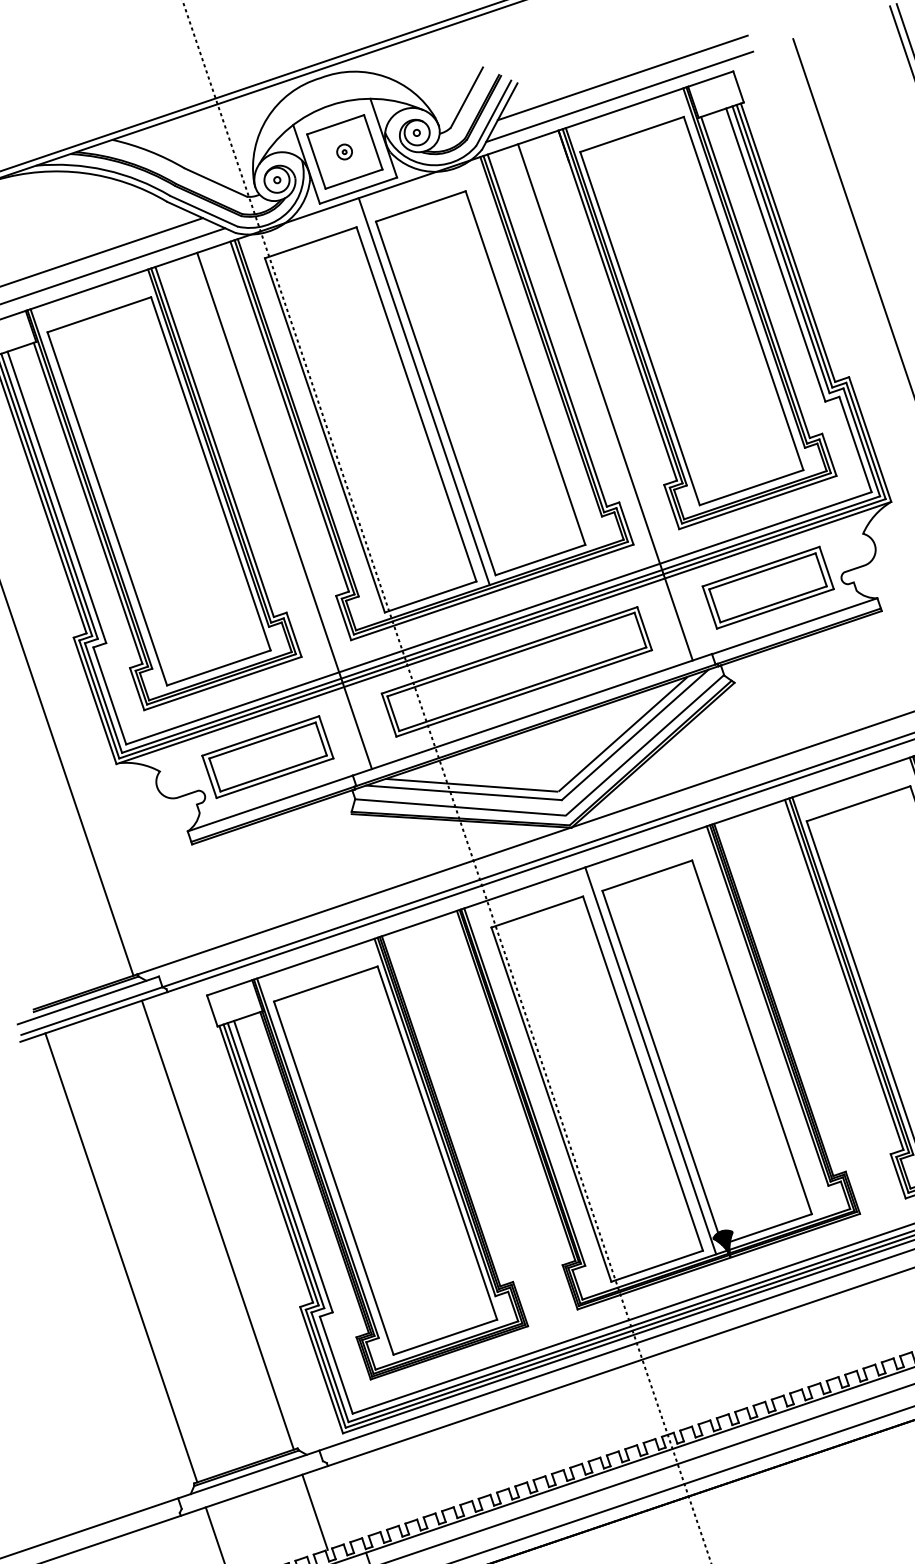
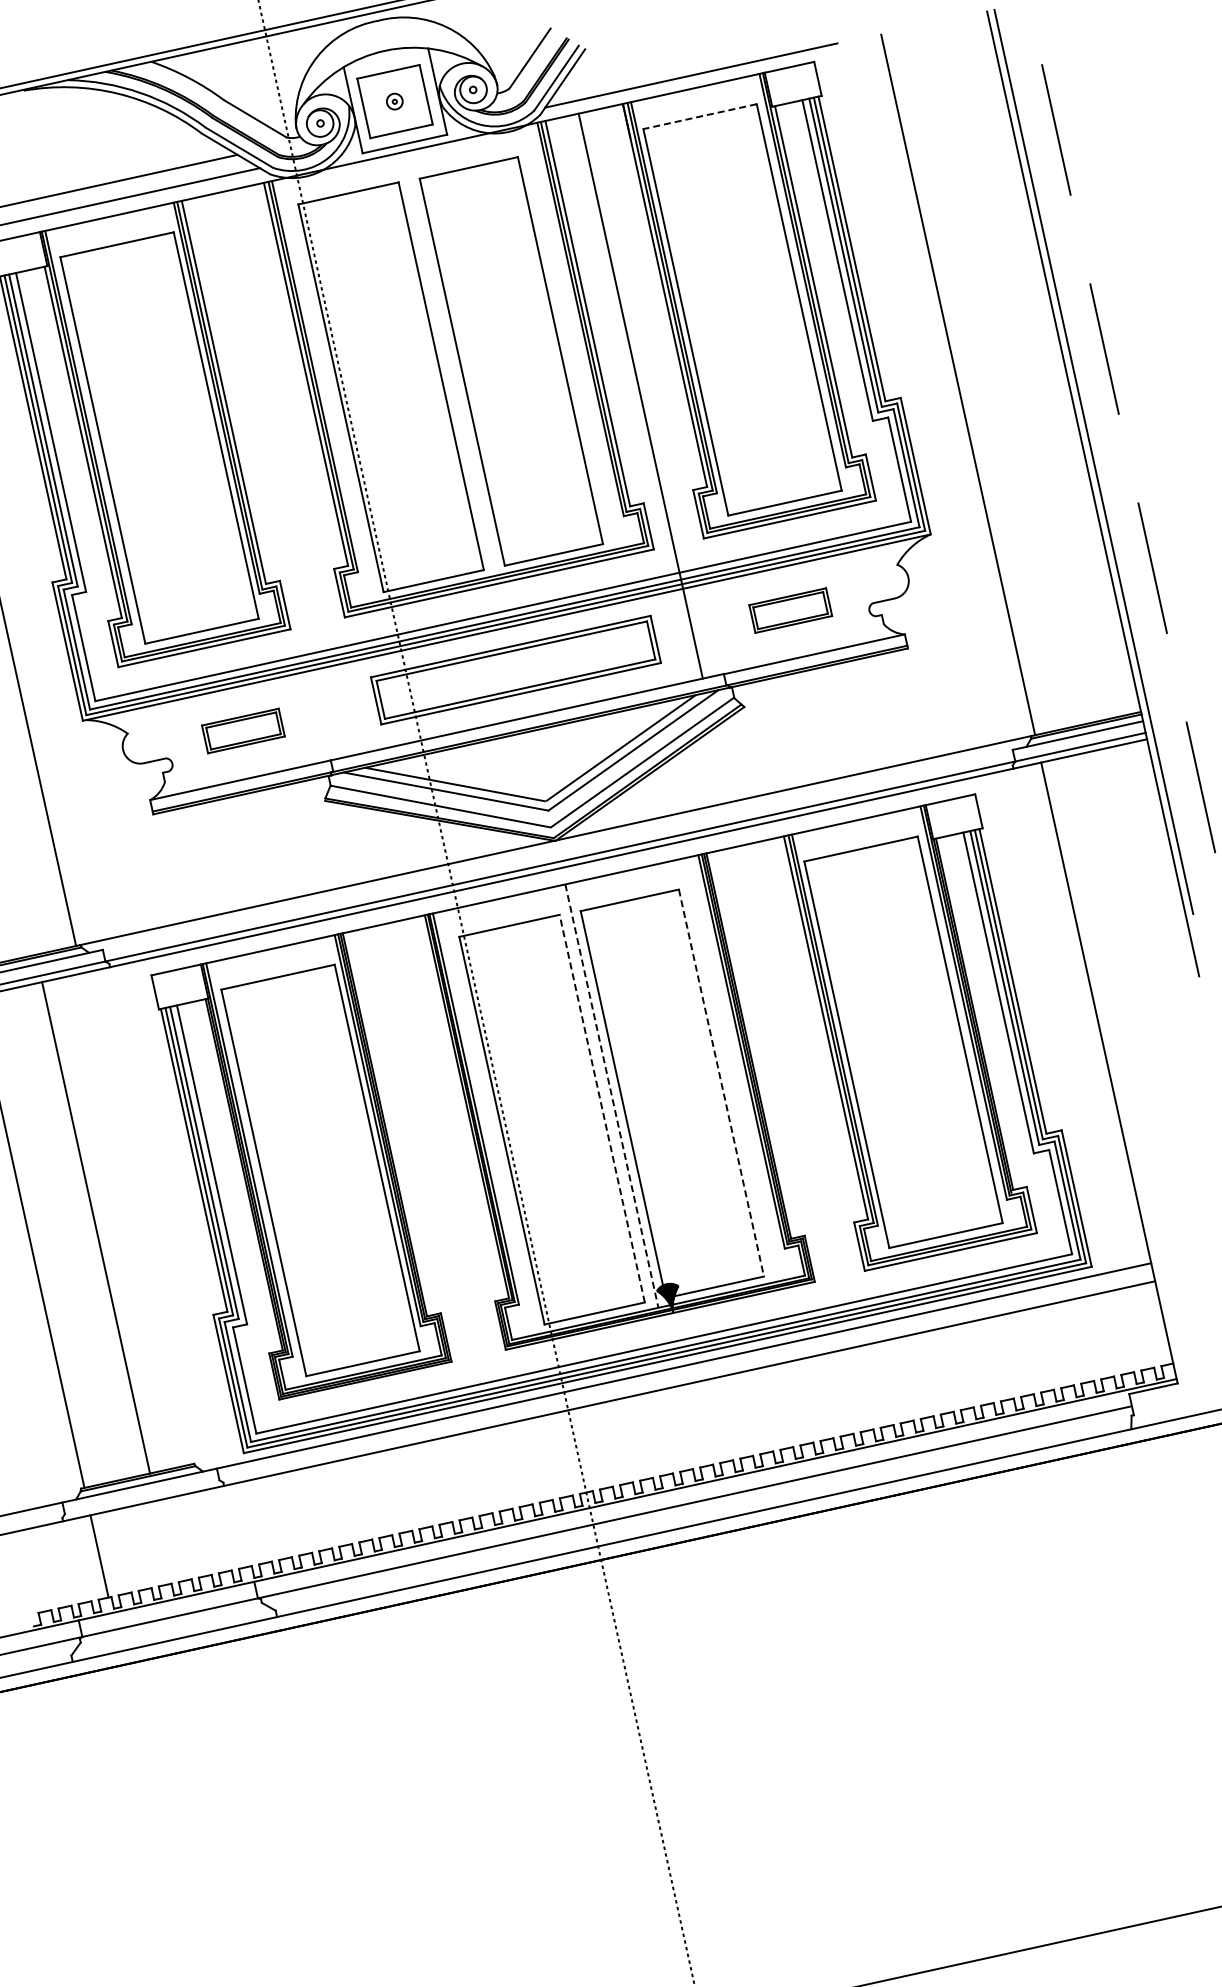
line: (622, 77) -> (696, 55), removed
line: (631, 134) -> (699, 116), solid -> dashed
line: (423, 391) -> (450, 363), removed
line: (284, 510) -> (289, 472), removed
part: (767, 587) -> (790, 610), size x0.6
part: (267, 756) -> (243, 730), size x0.6
line: (752, 1037) -> (721, 1083), solid -> dashed
line: (650, 1061) -> (611, 1096), solid -> dashed
line: (643, 1073) -> (602, 1108), solid -> dashed
line: (218, 1224) -> (96, 1227), moved
line: (315, 1512) -> (205, 1533), removed

